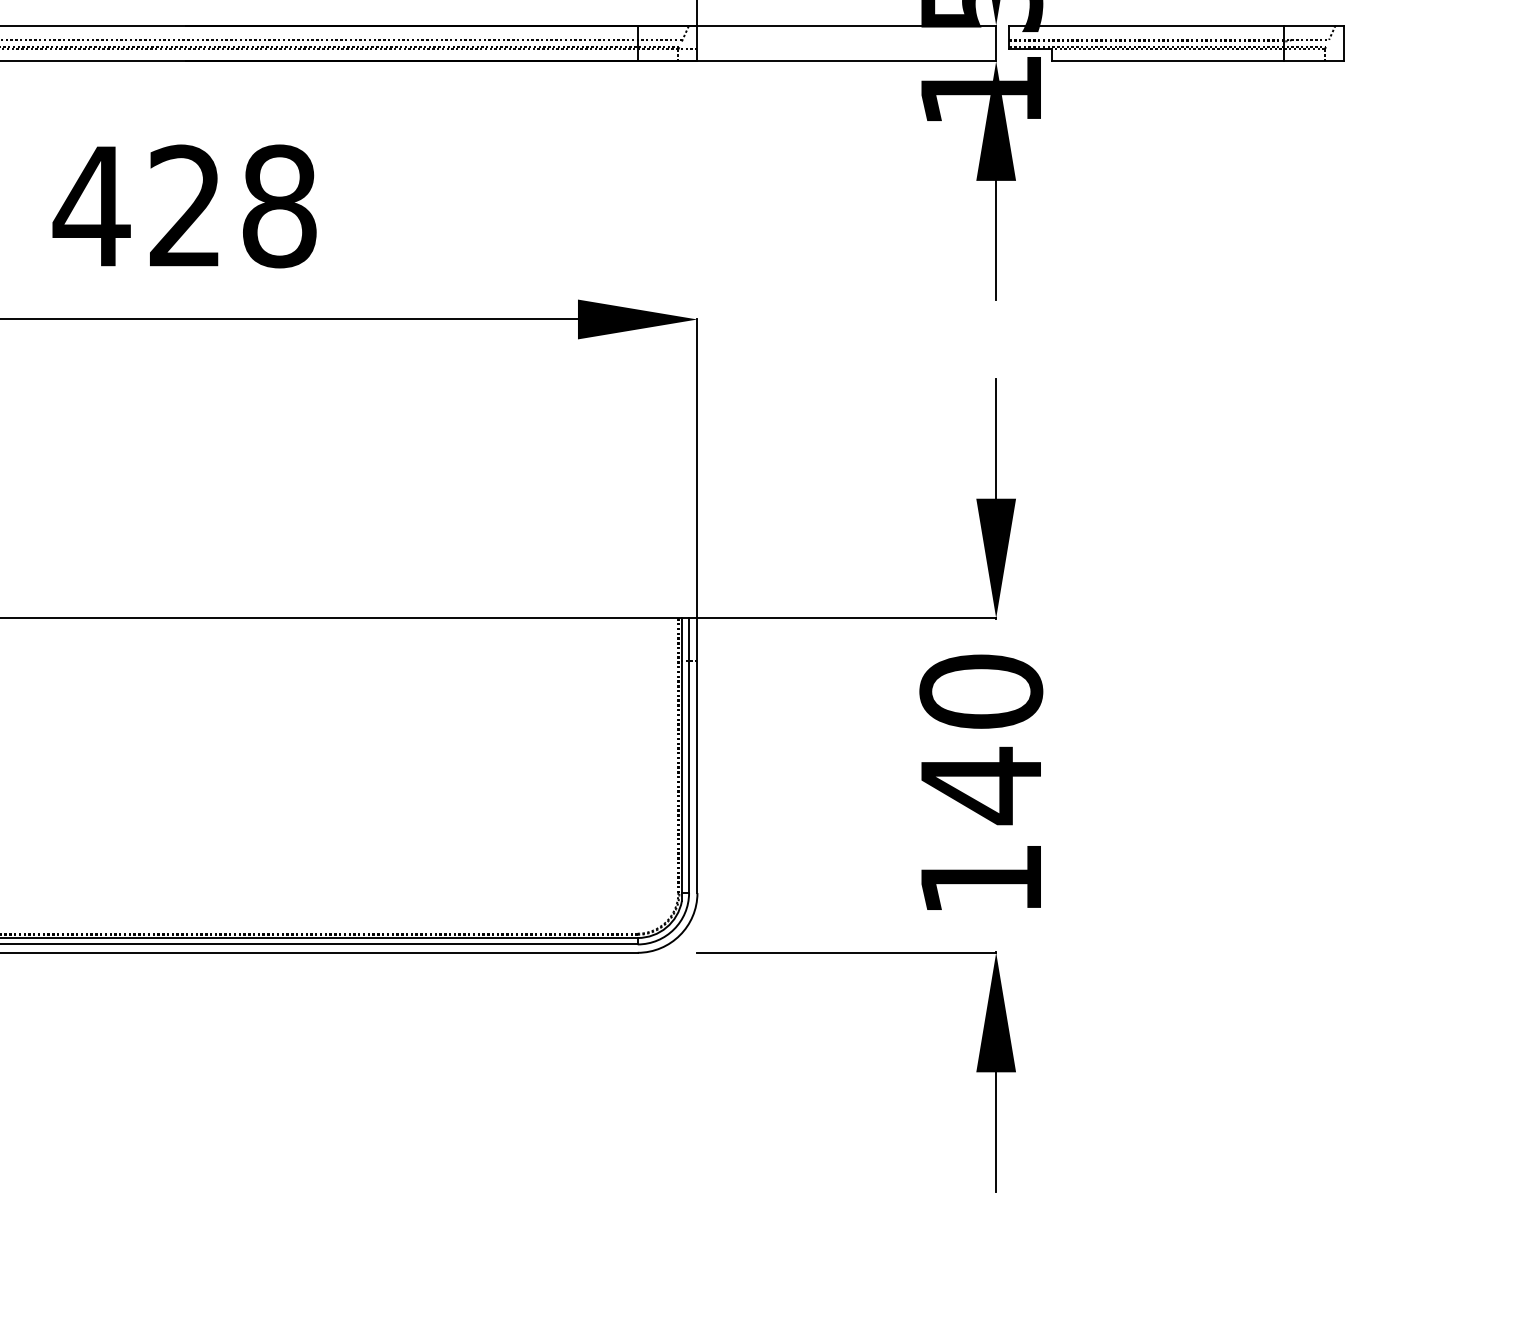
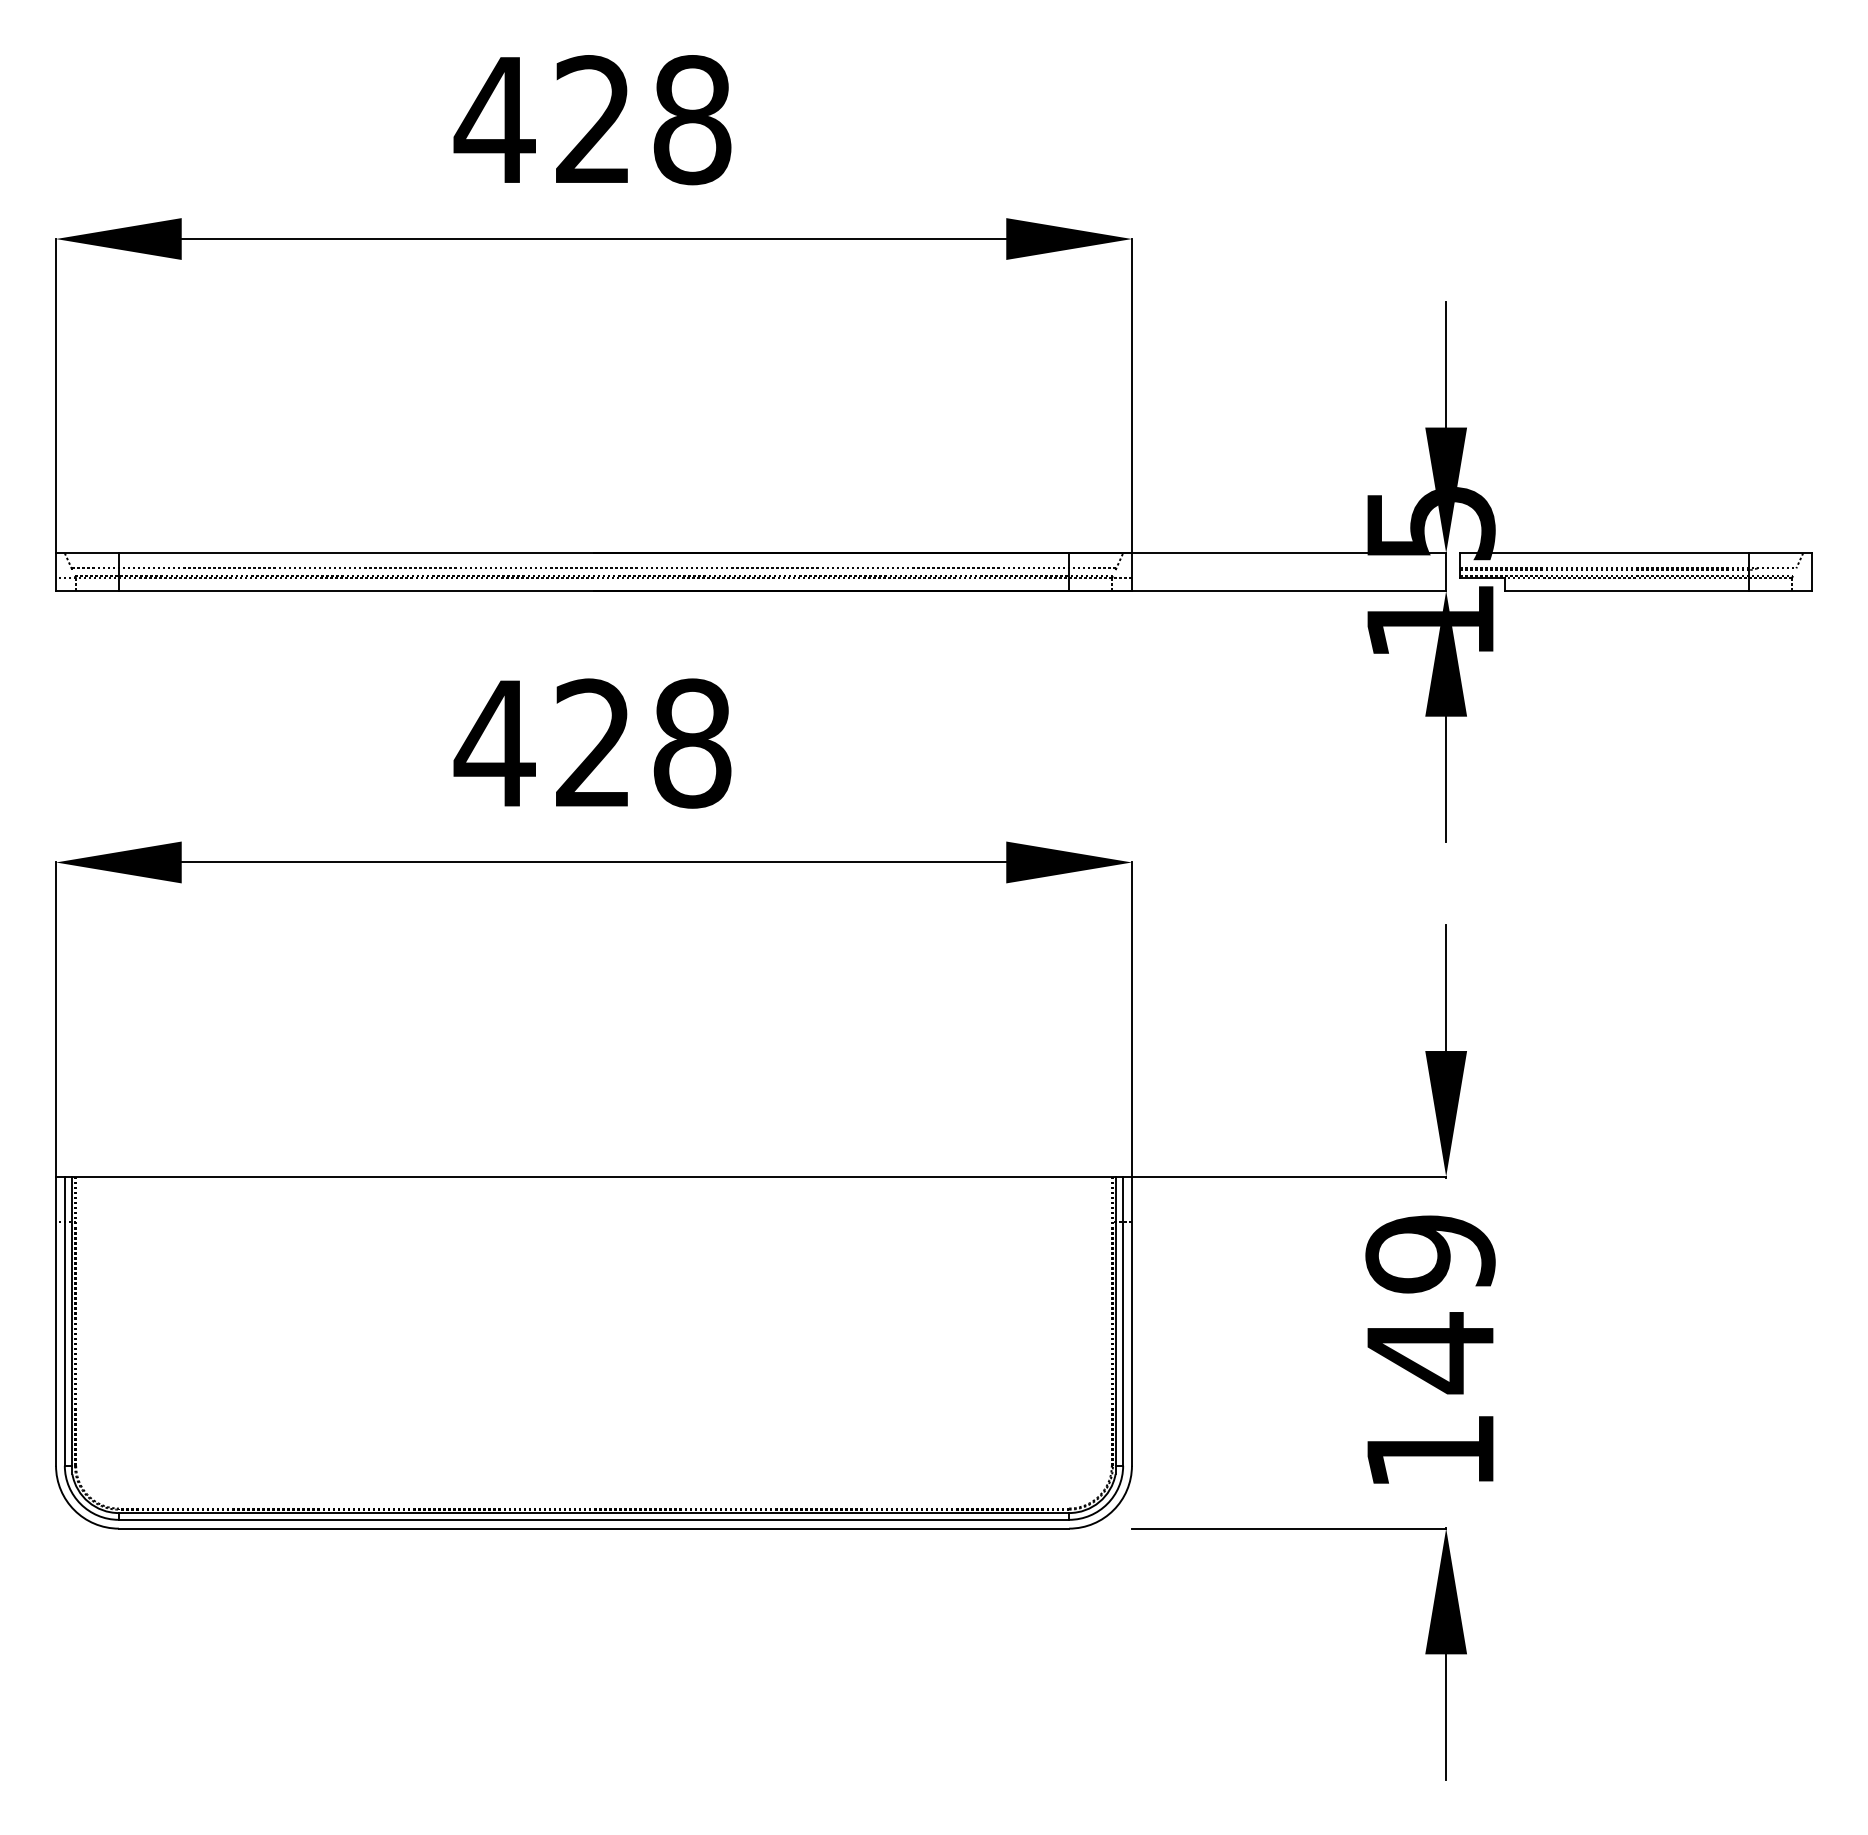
text: (981, 692) -> (1430, 1254), 140 -> 149

